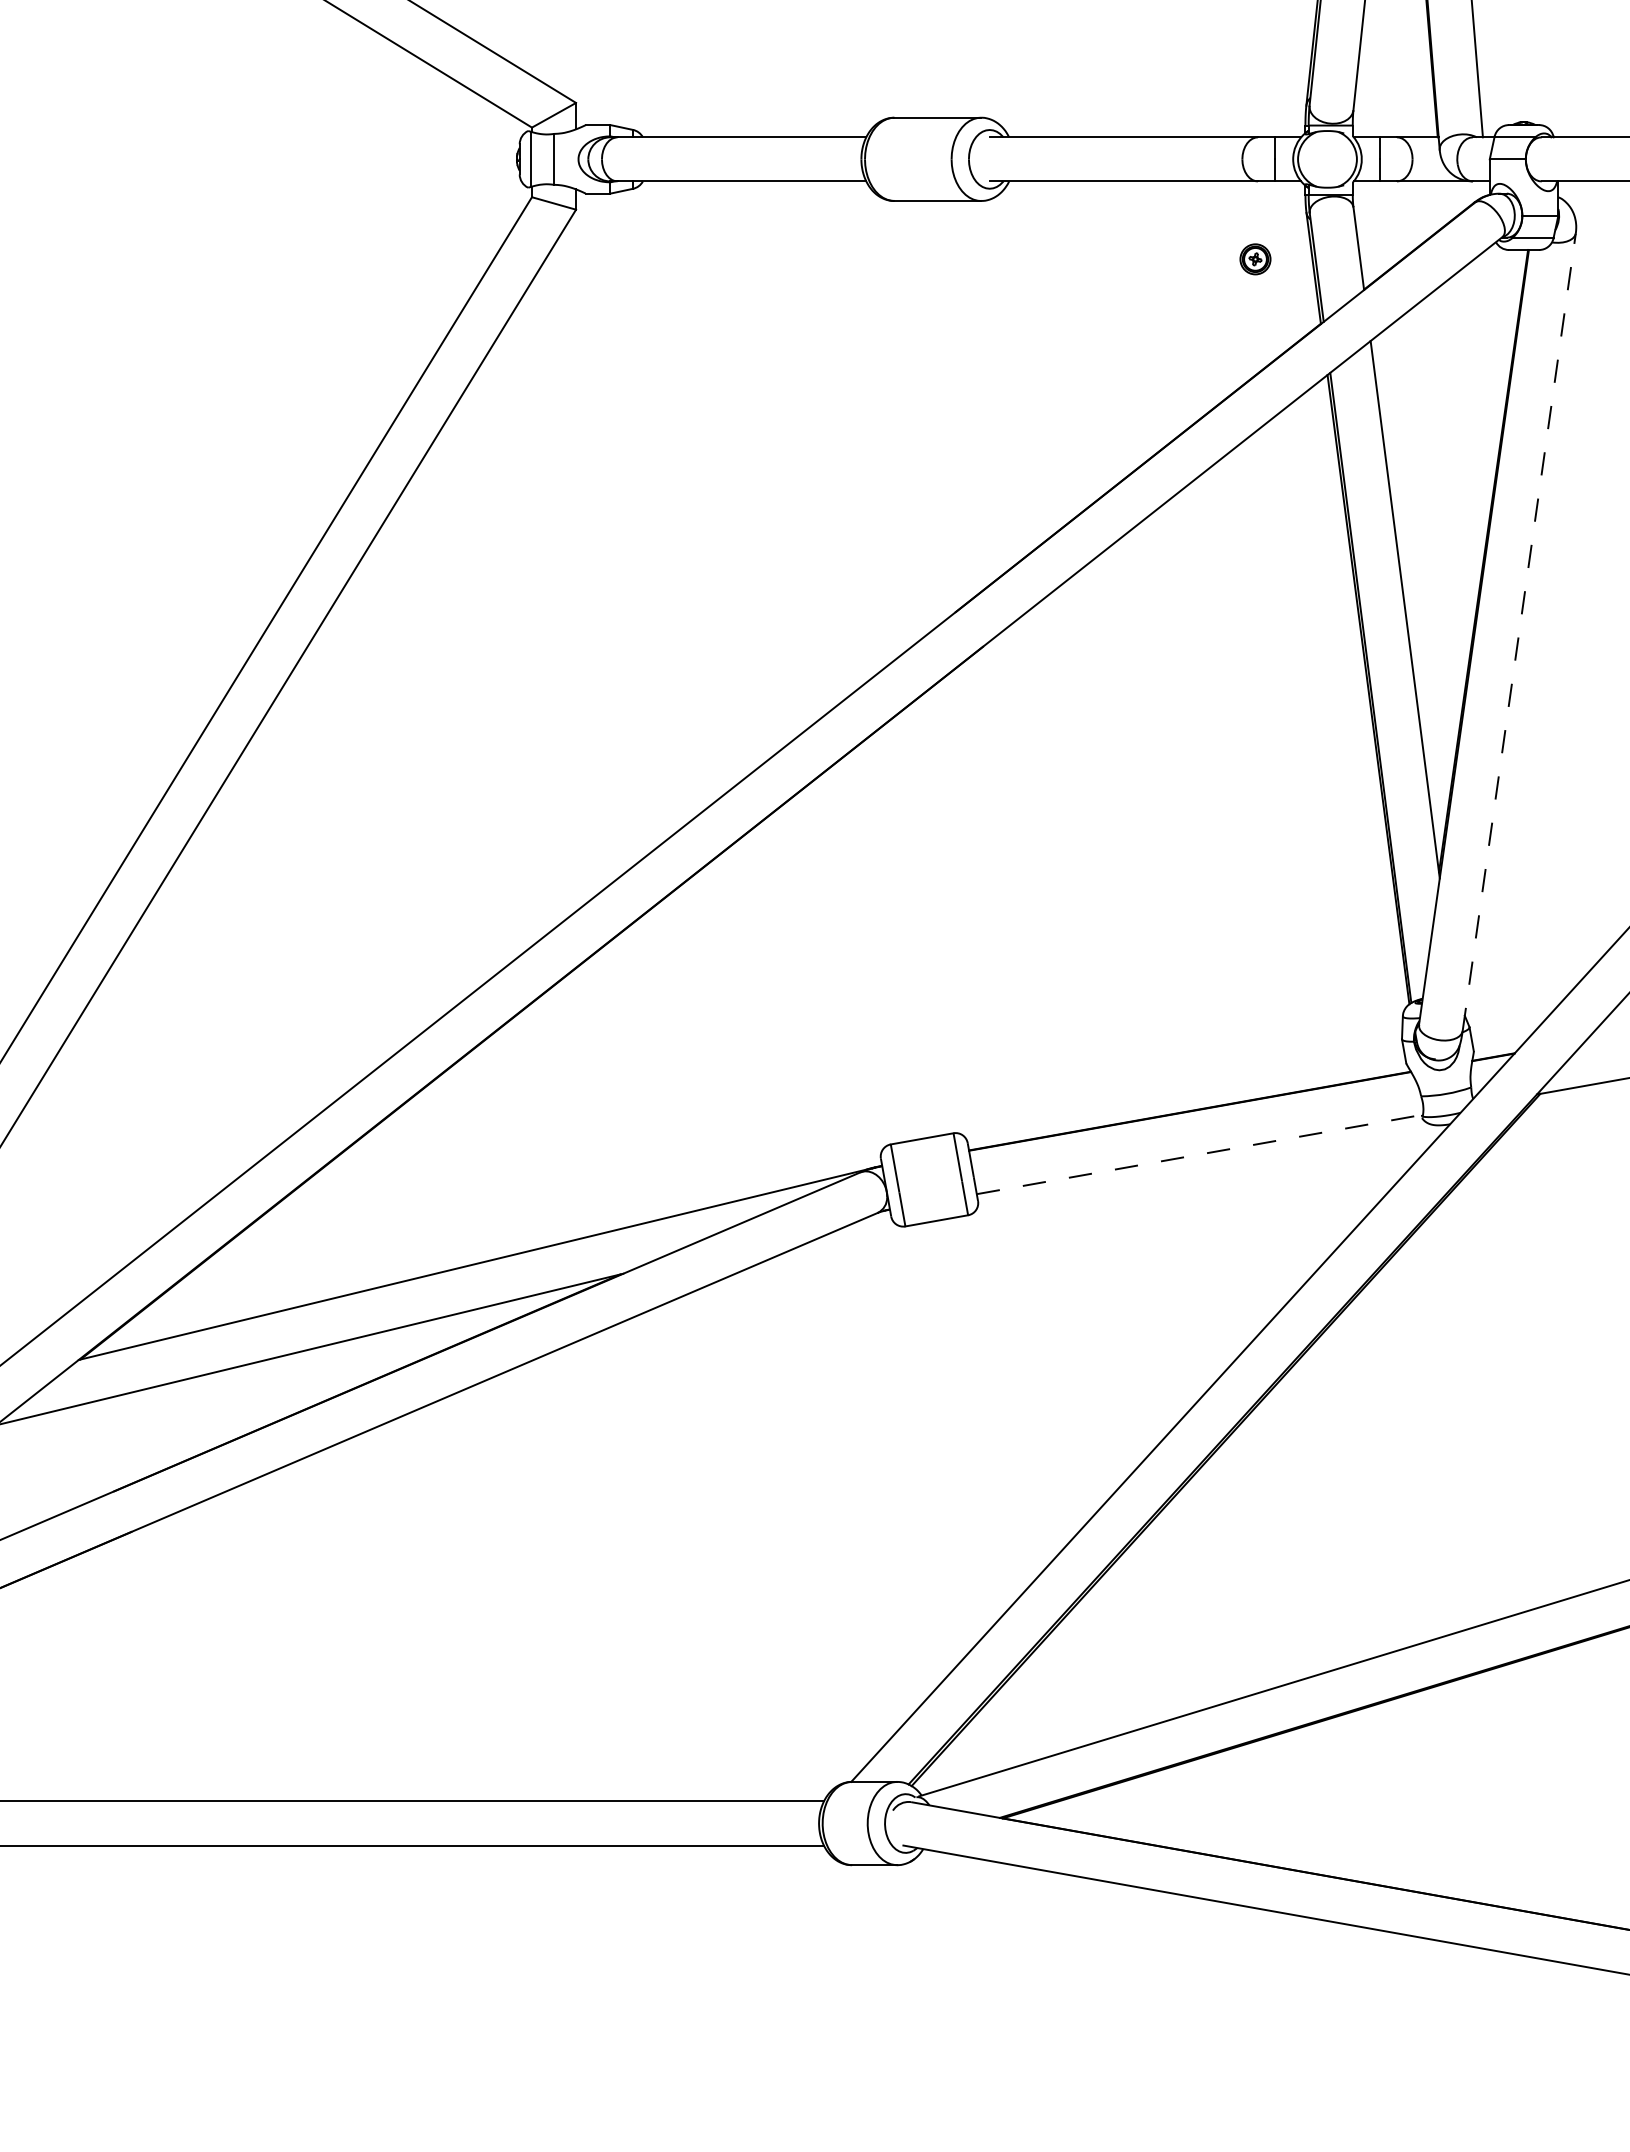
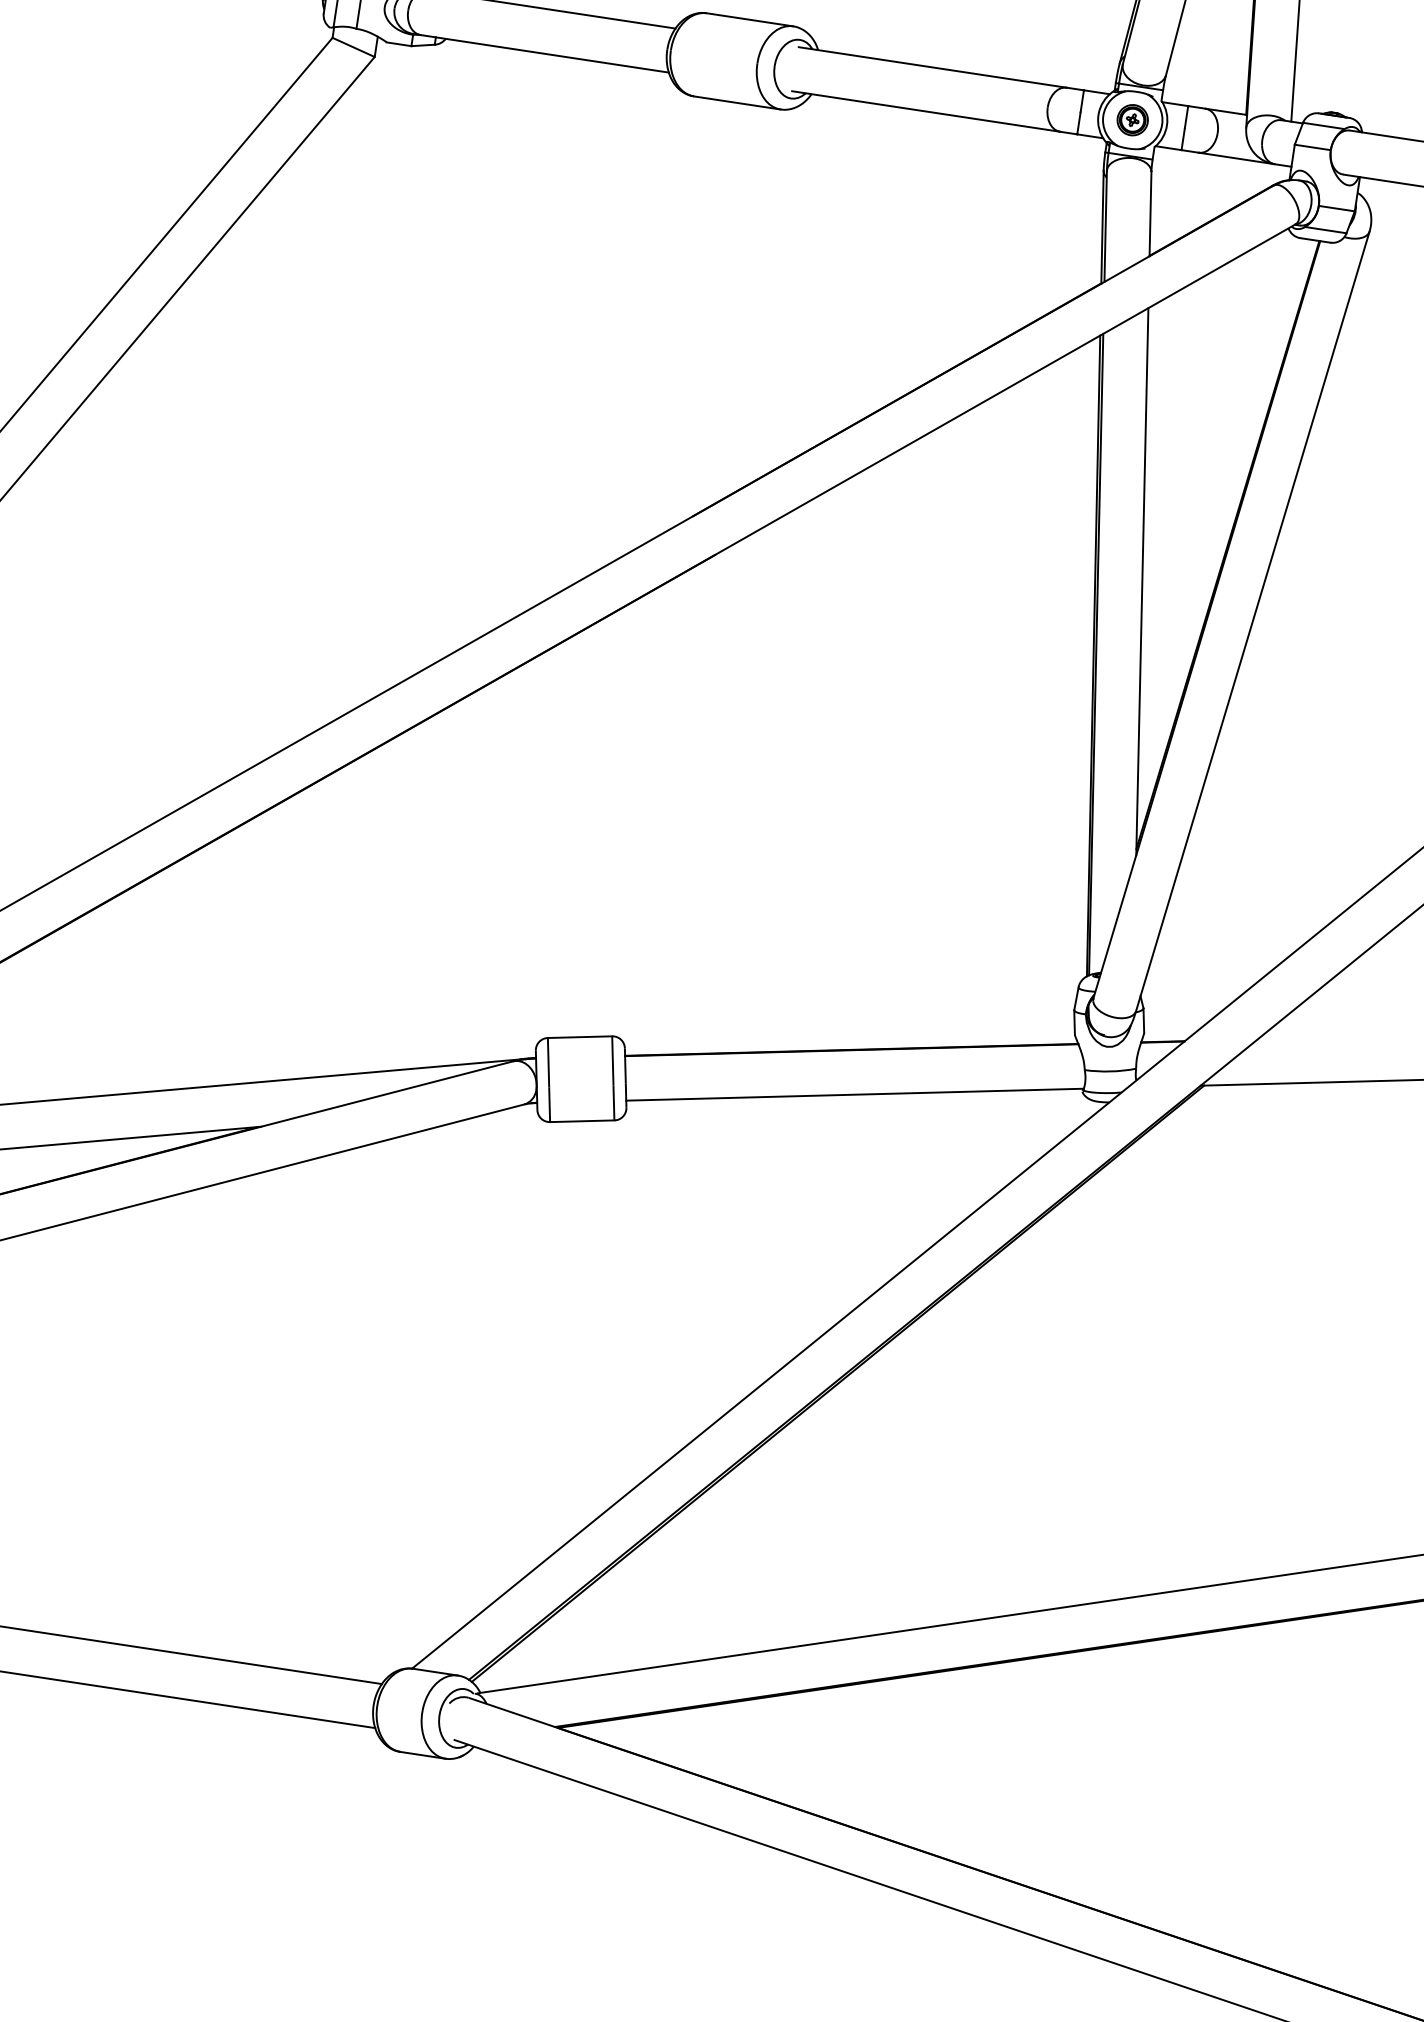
part: (1255, 259) -> (1132, 120), moved
line: (1519, 632) -> (1253, 621), dashed -> solid
line: (1199, 1154) -> (854, 1094), dashed -> solid

